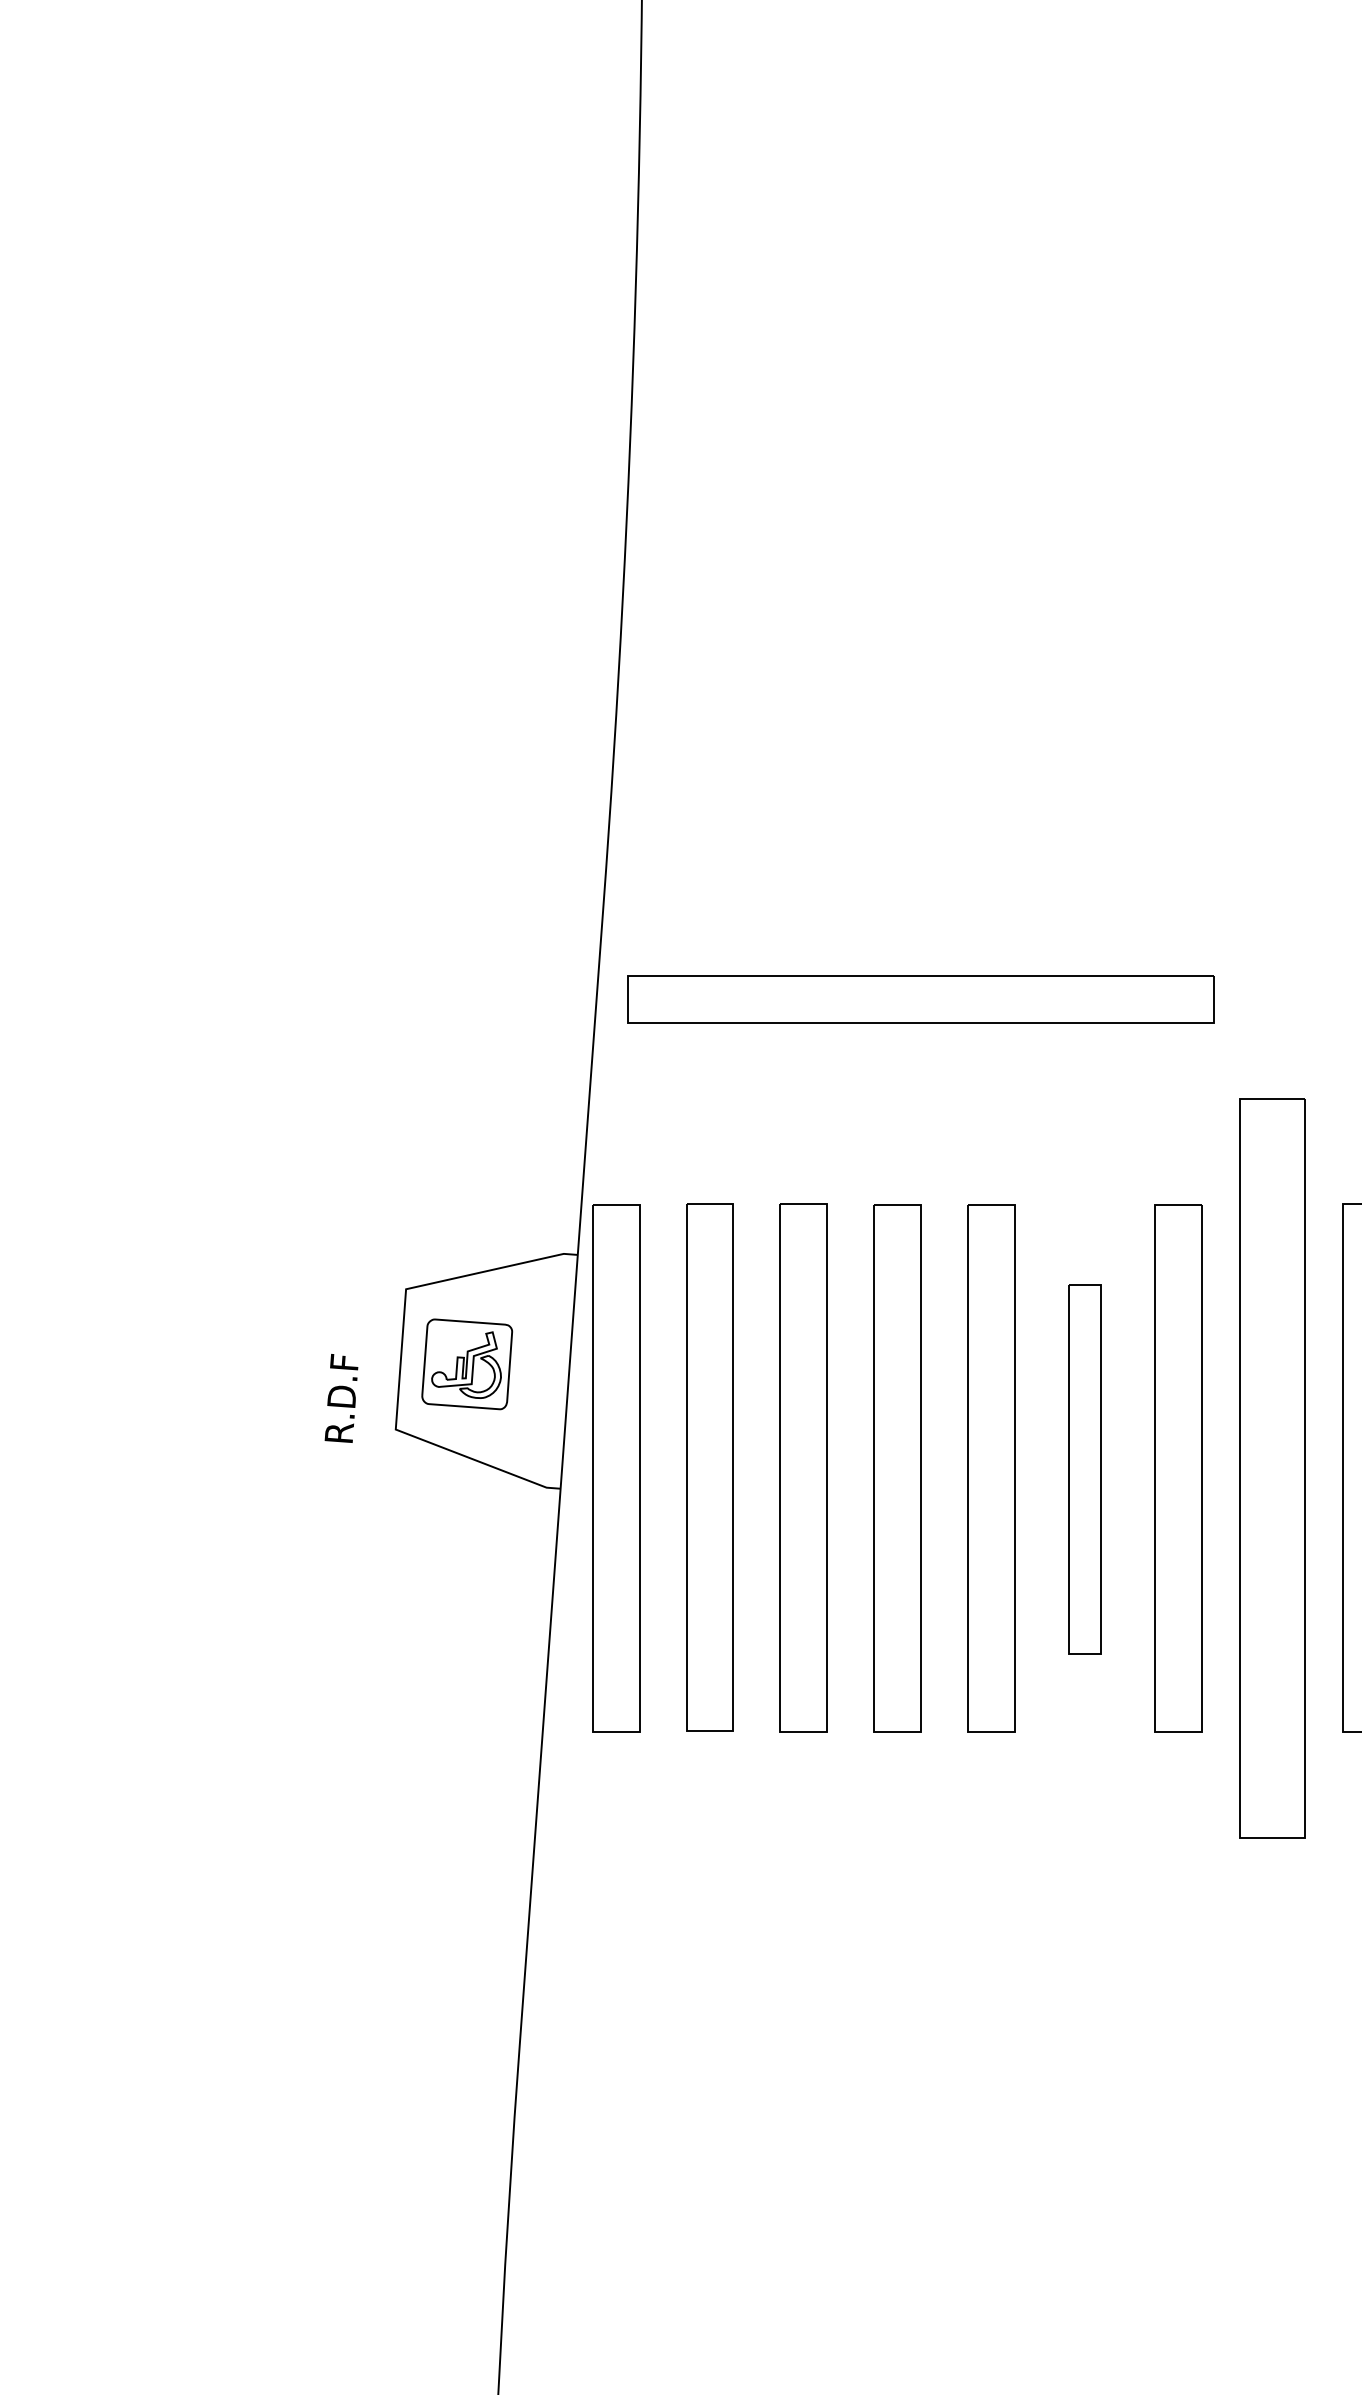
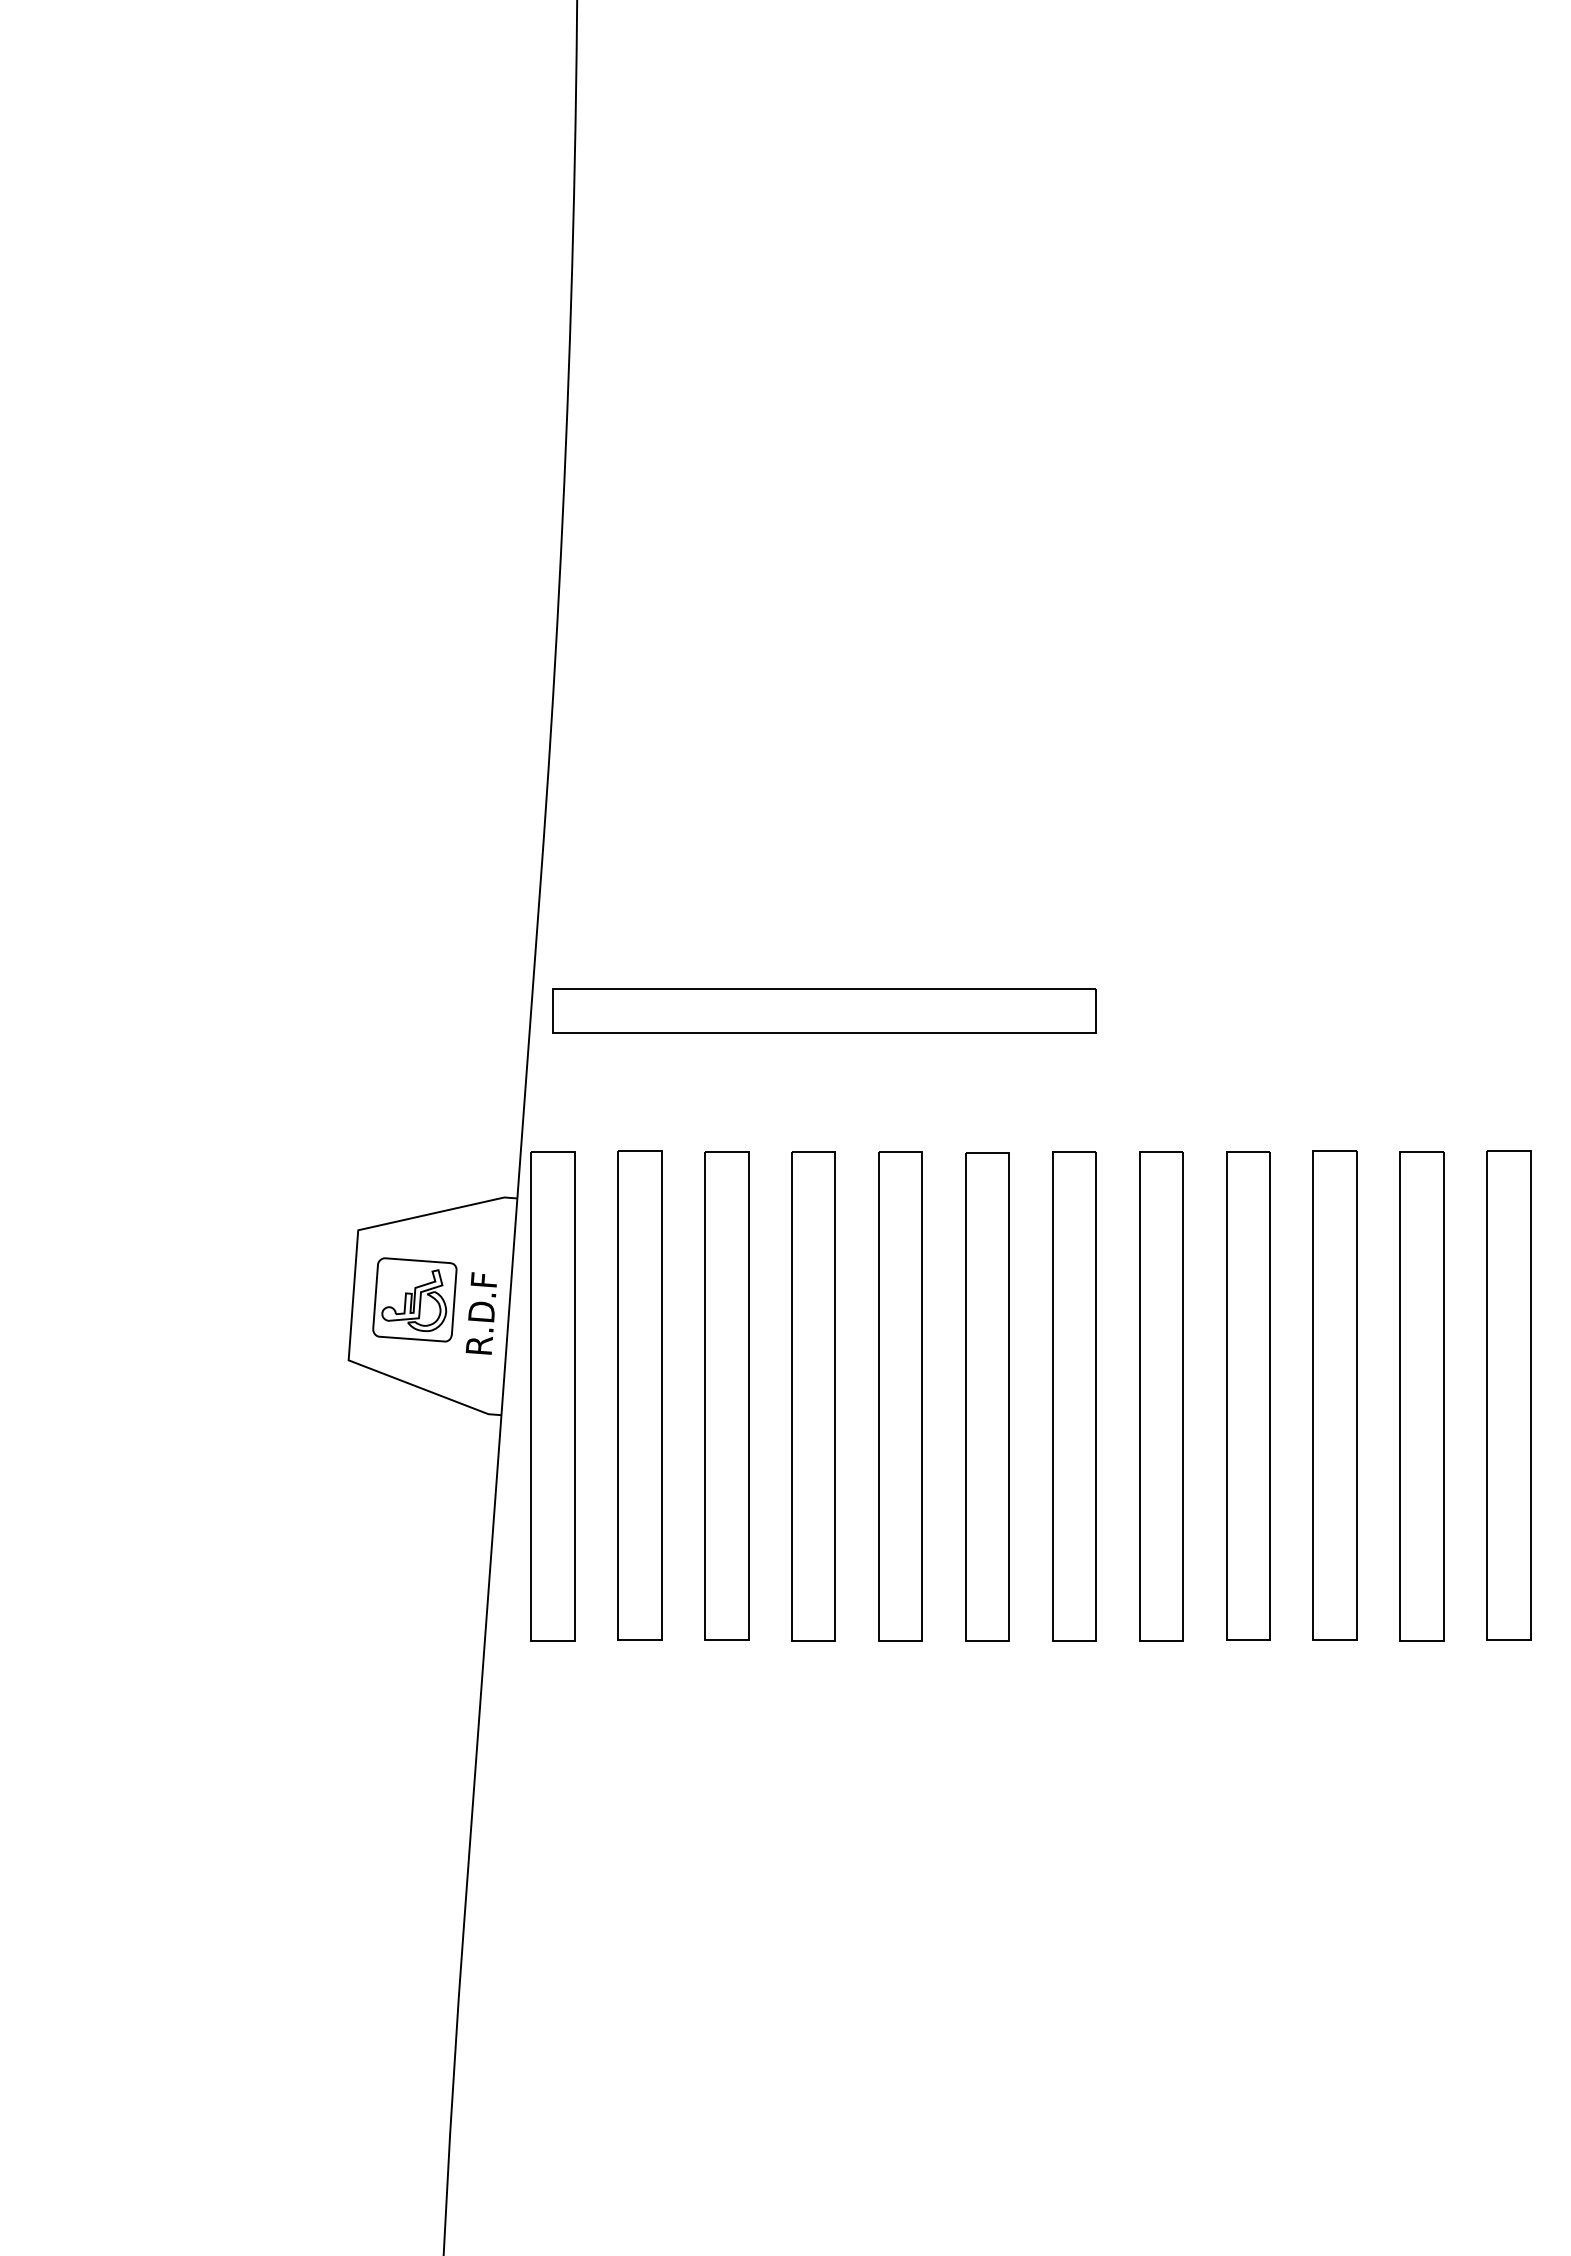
part: (920, 999) -> (824, 1010), moved
text: (340, 1398) -> (480, 1313), moved
part: (1084, 1468) -> (987, 1396), size x1.43
part: (1272, 1468) -> (1161, 1396), size x0.71

